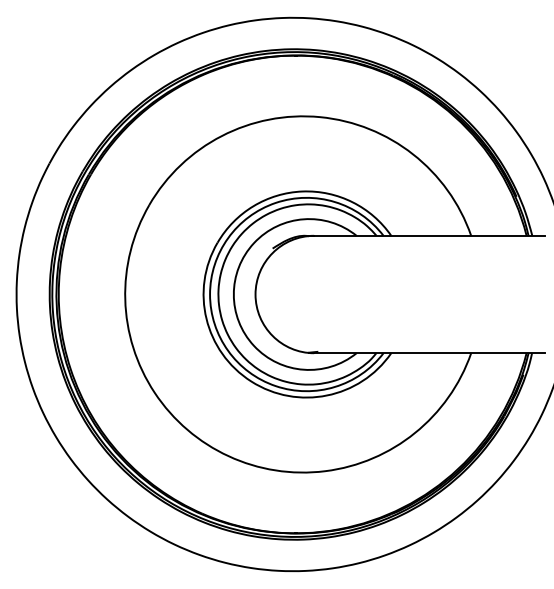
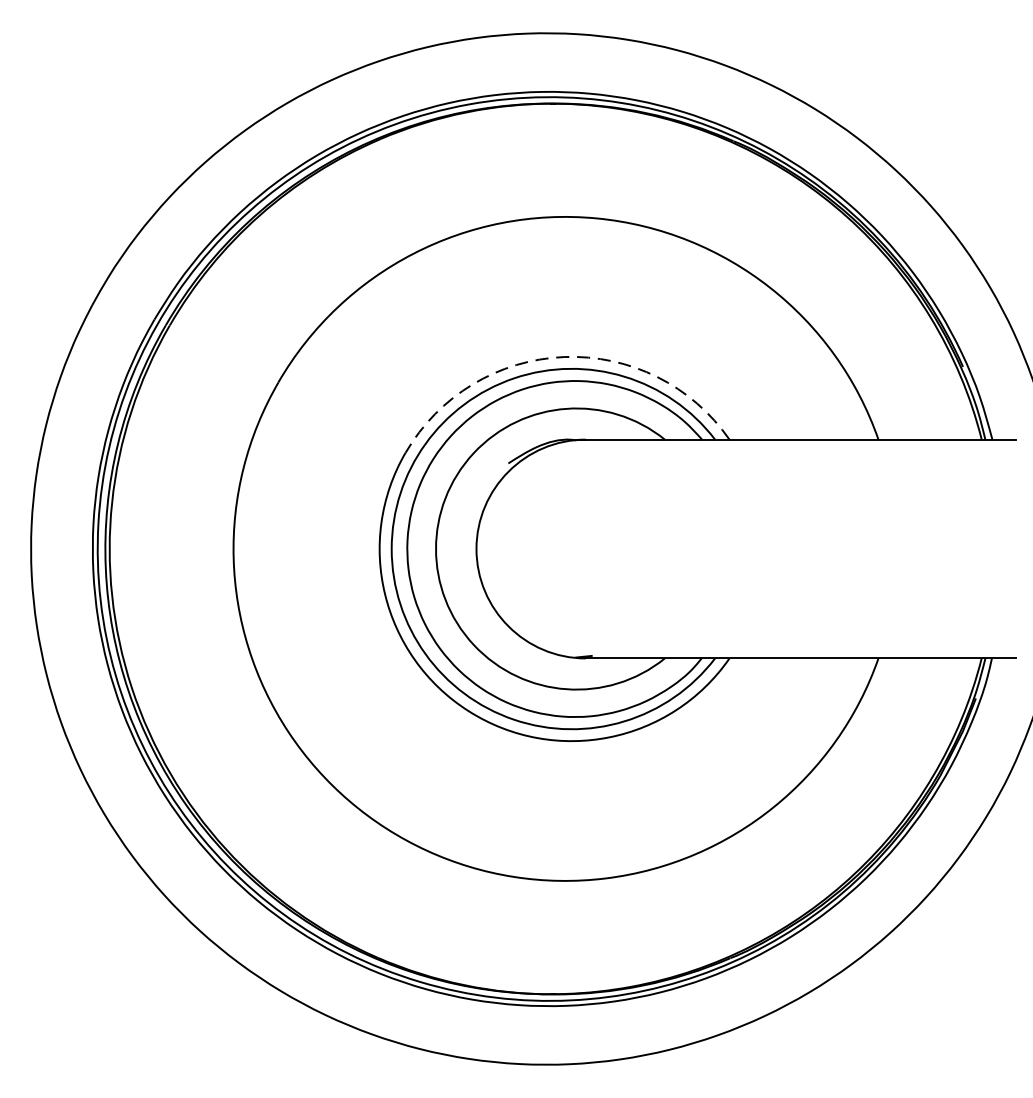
arc: (302, 191) -> (564, 357), solid -> dashed

